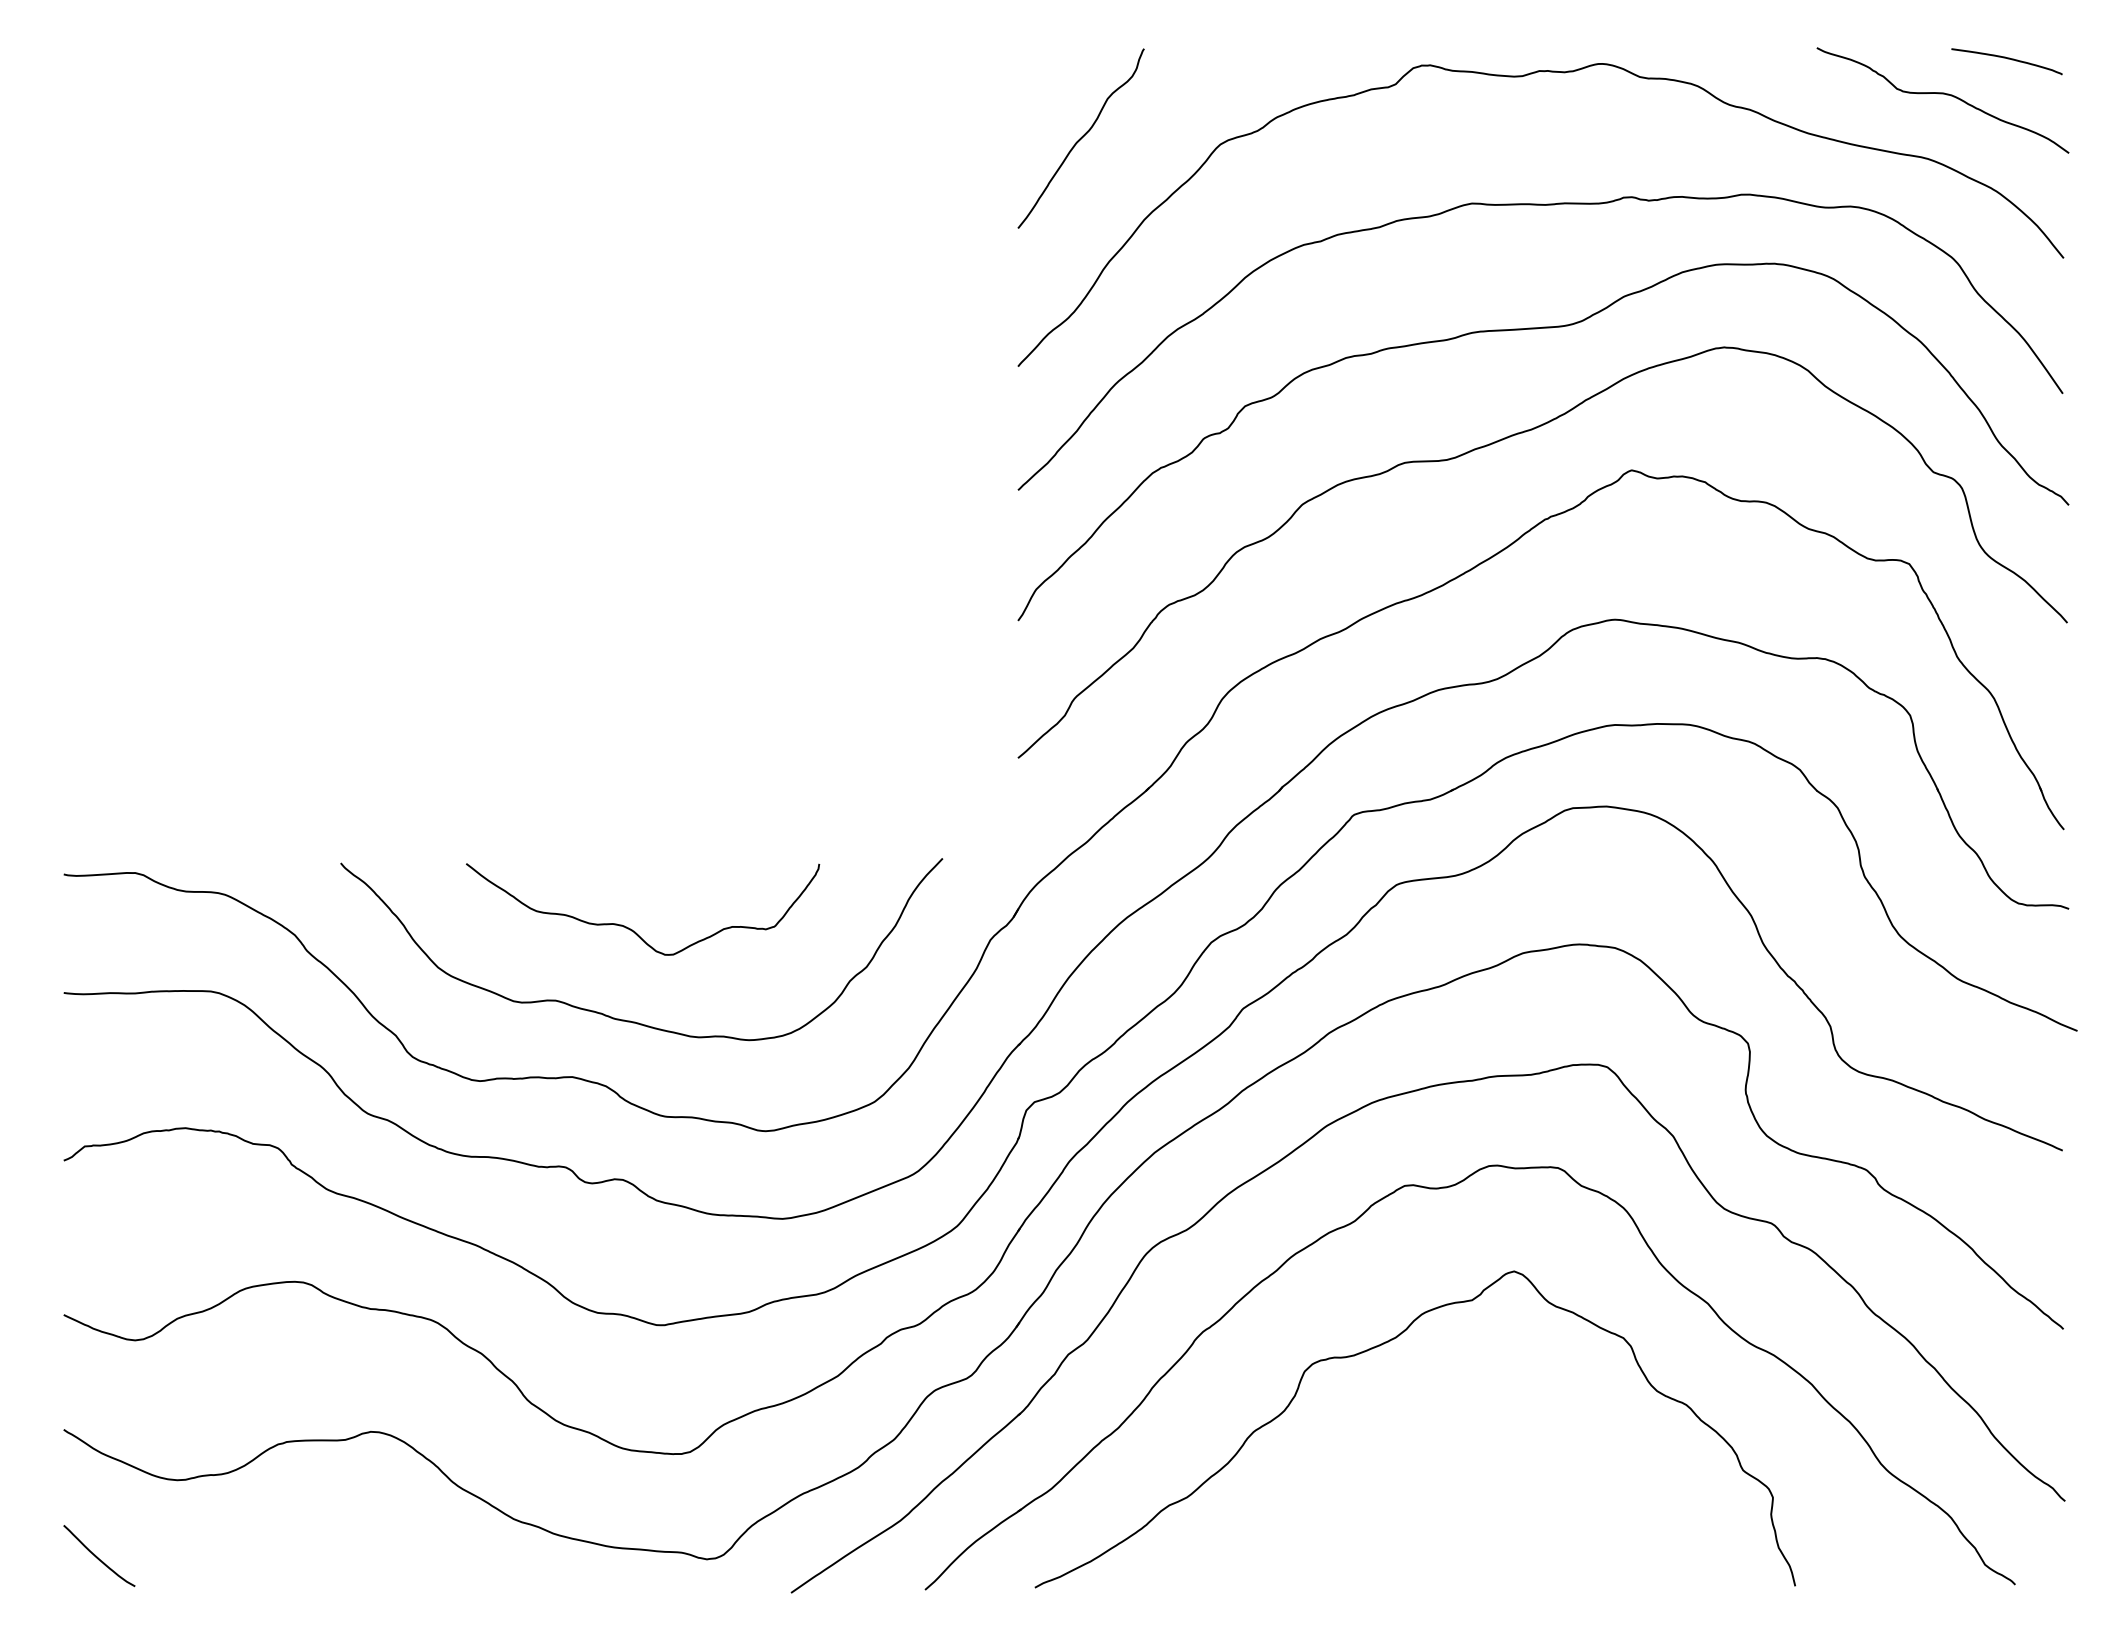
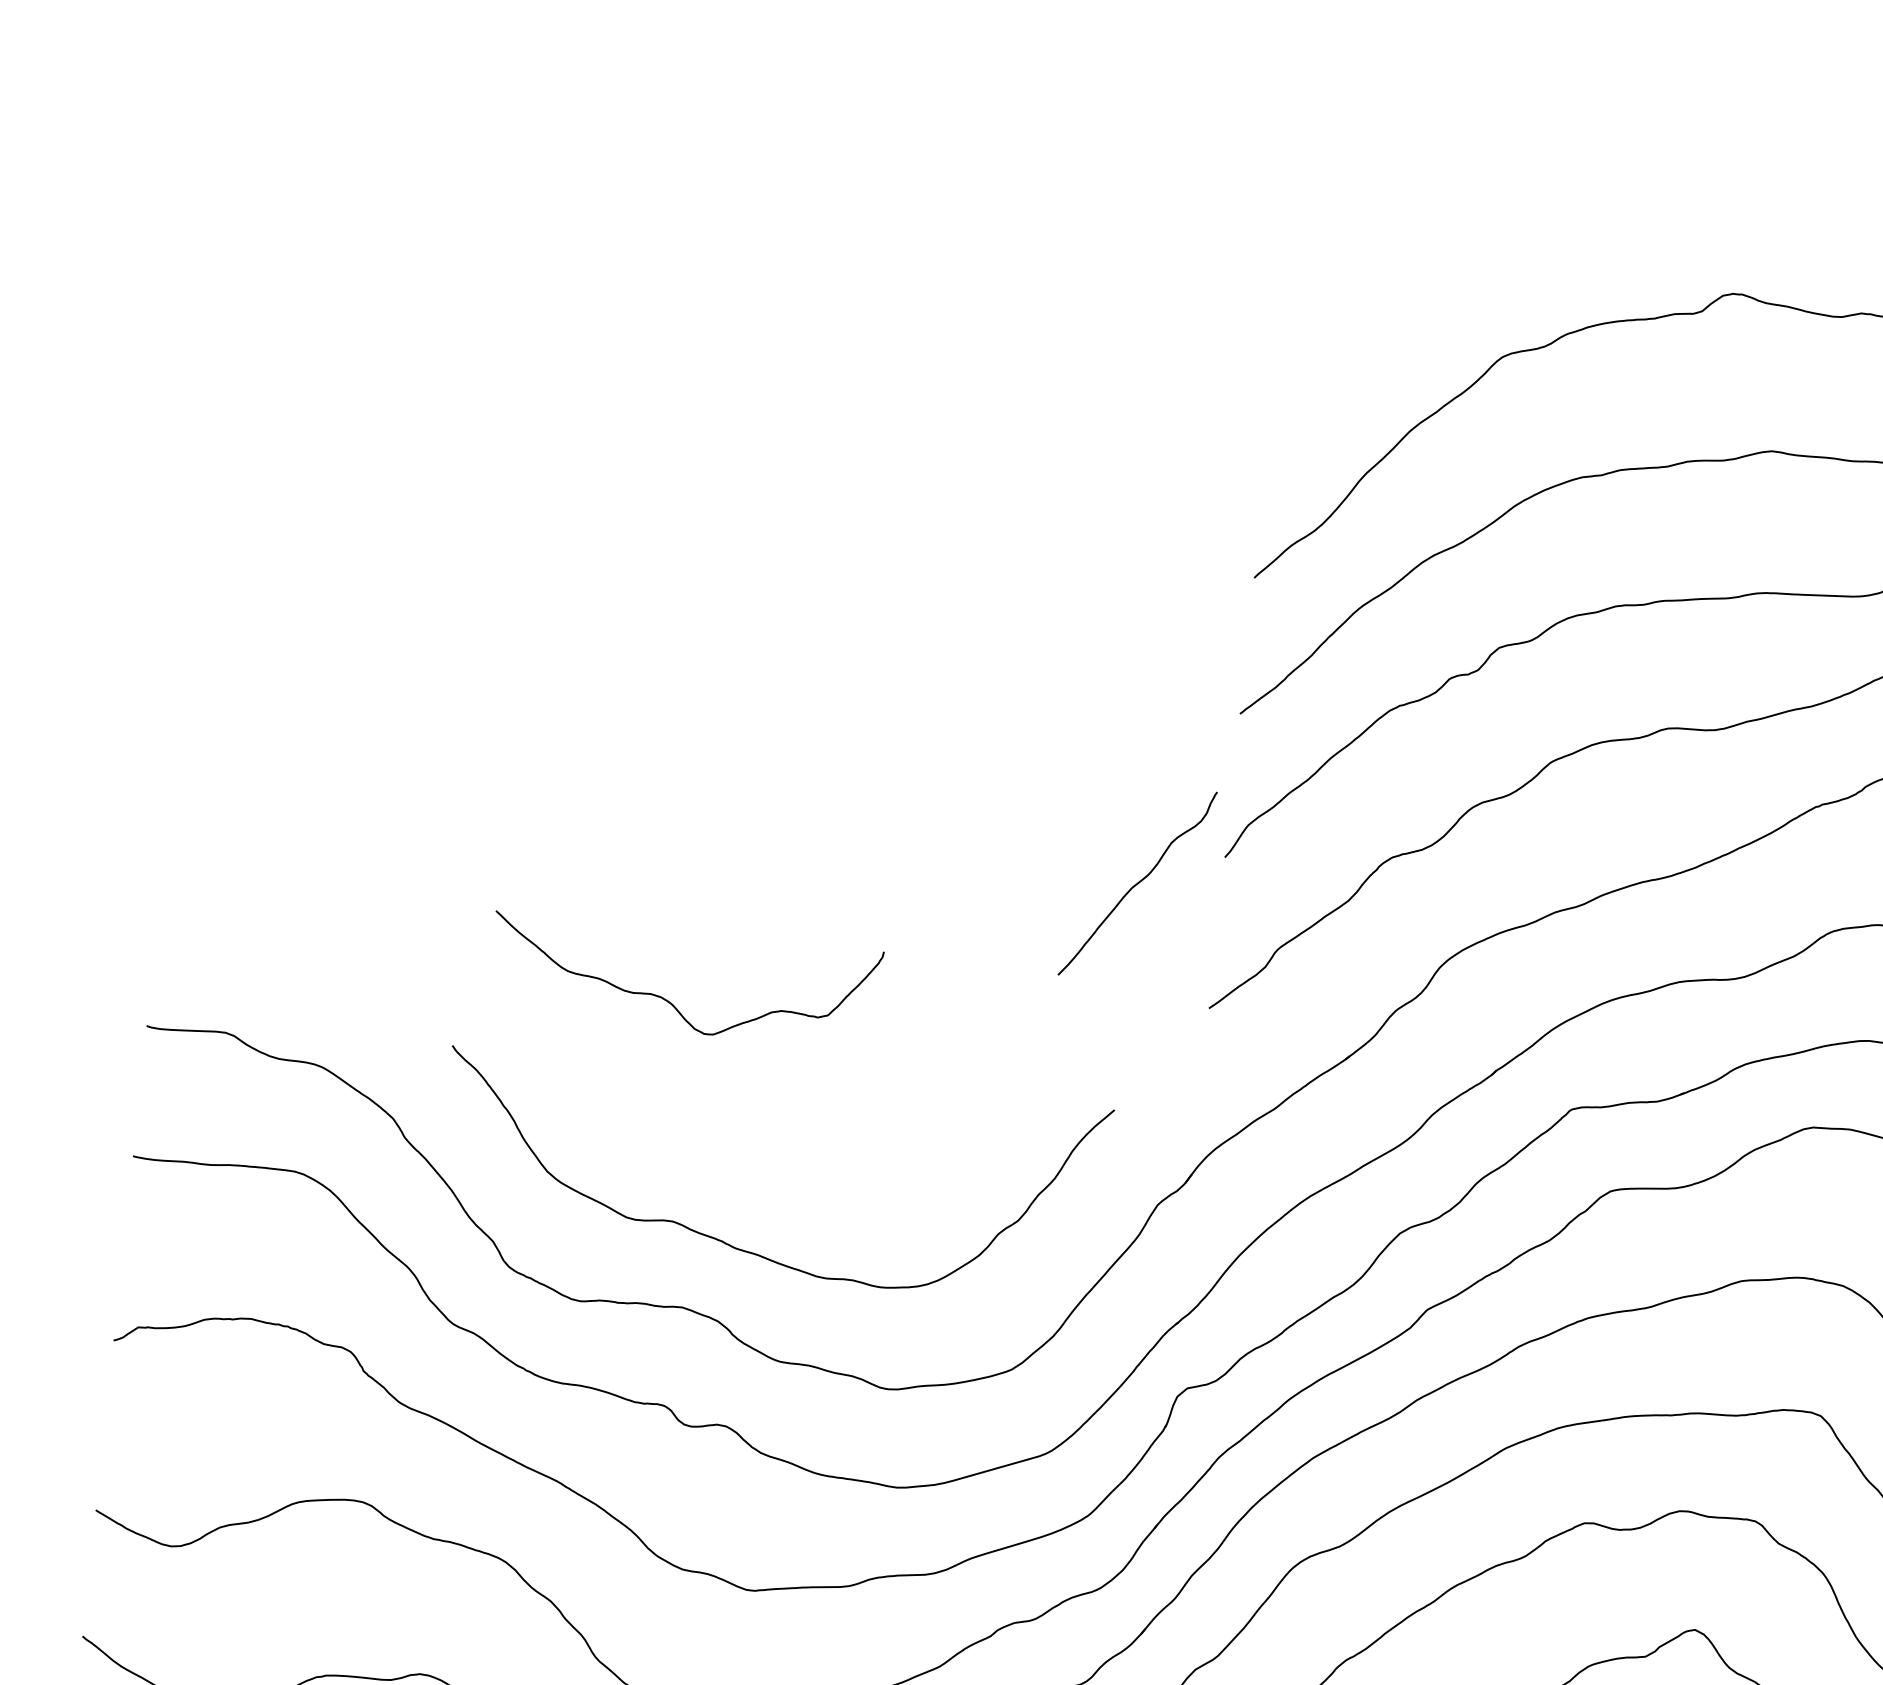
curve: (1080, 138) -> (1137, 883), moved
curve: (632, 929) -> (671, 1002), moved

